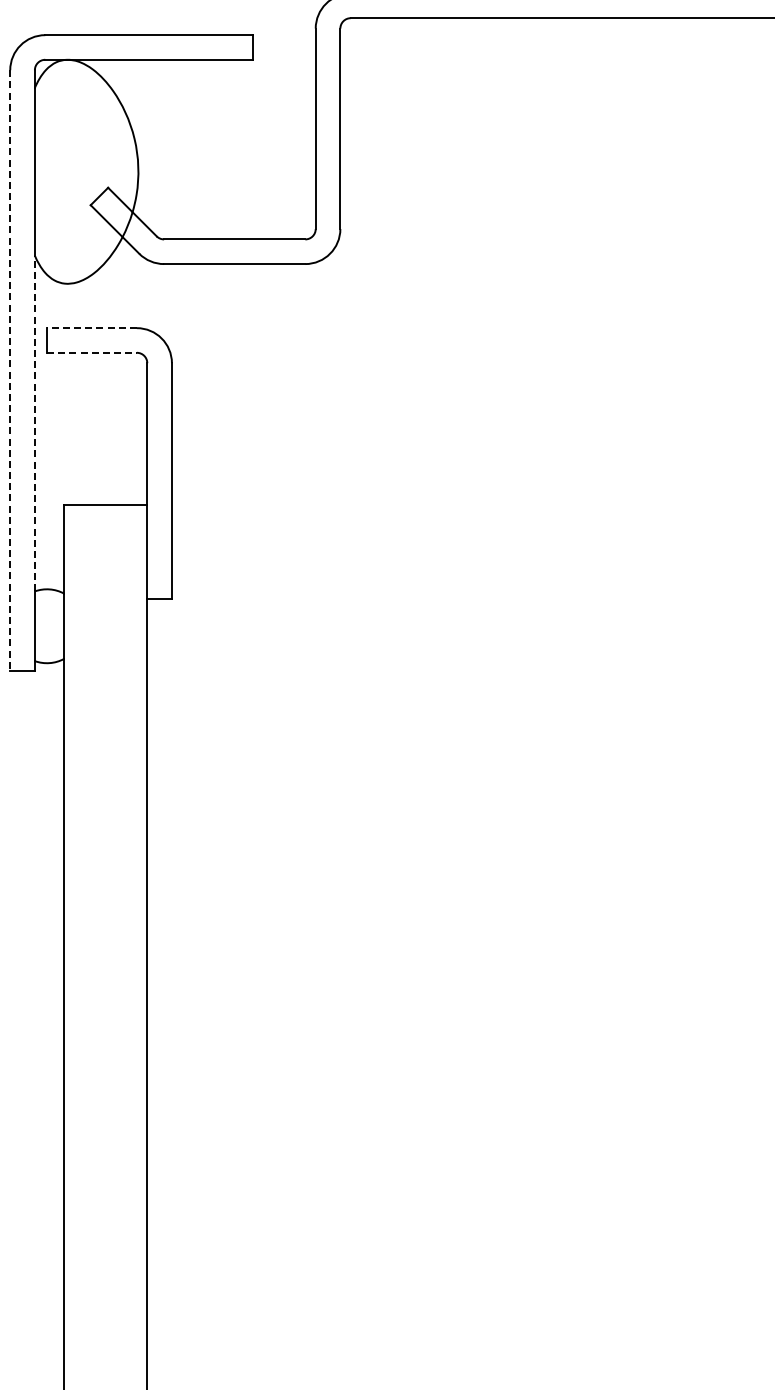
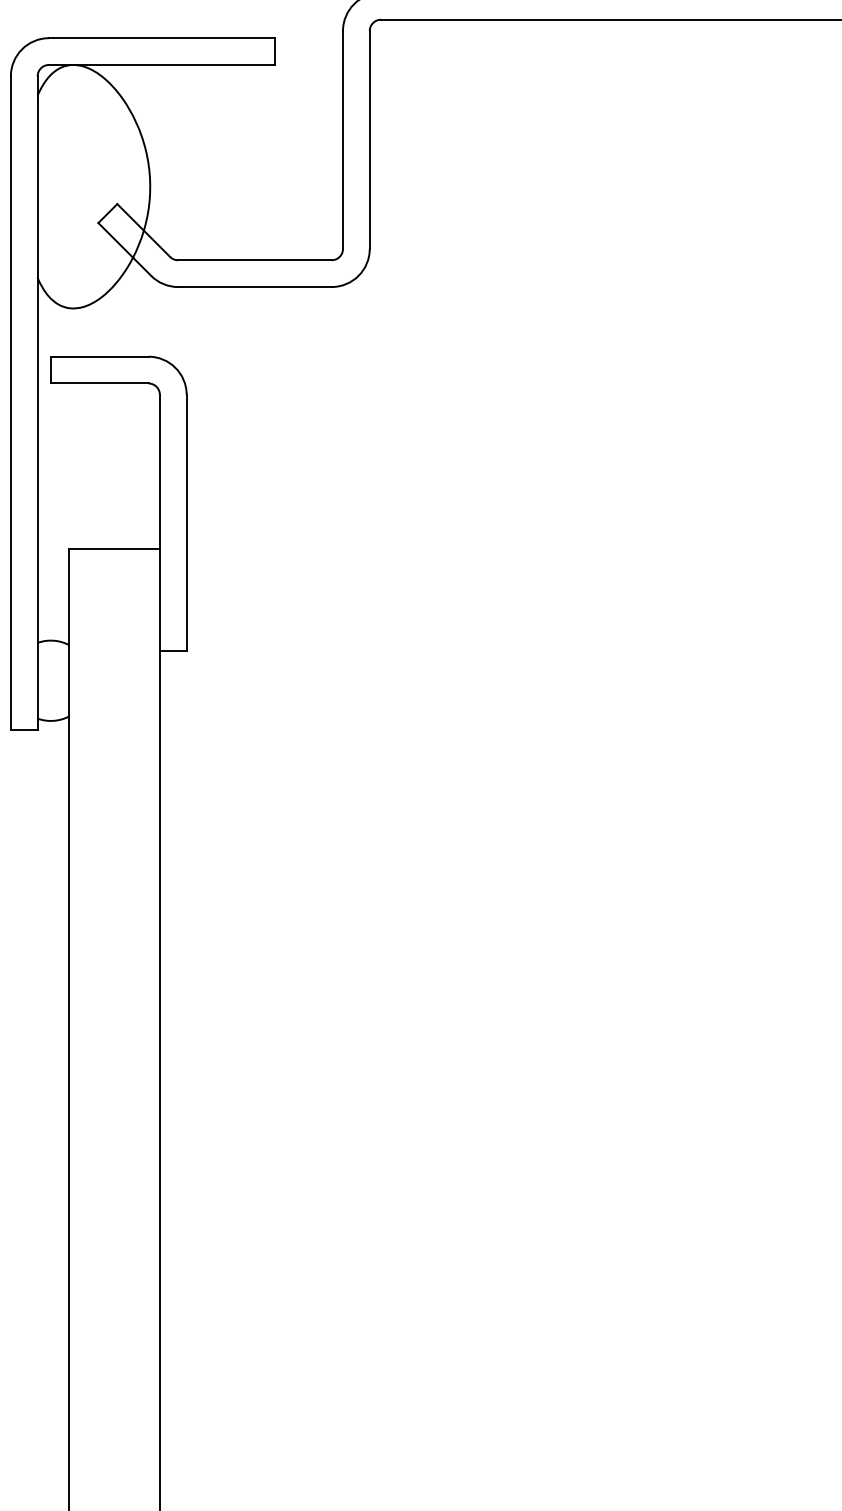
line: (91, 328) -> (99, 357), dashed -> solid
line: (91, 352) -> (99, 383), dashed -> solid
line: (10, 371) -> (11, 403), dashed -> solid
line: (34, 423) -> (37, 460), dashed -> solid

